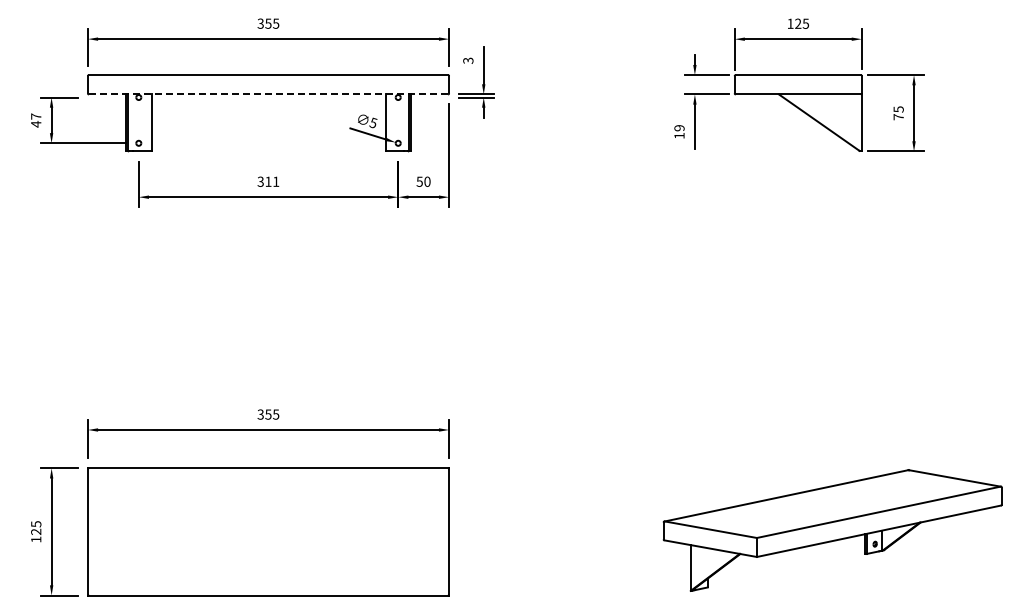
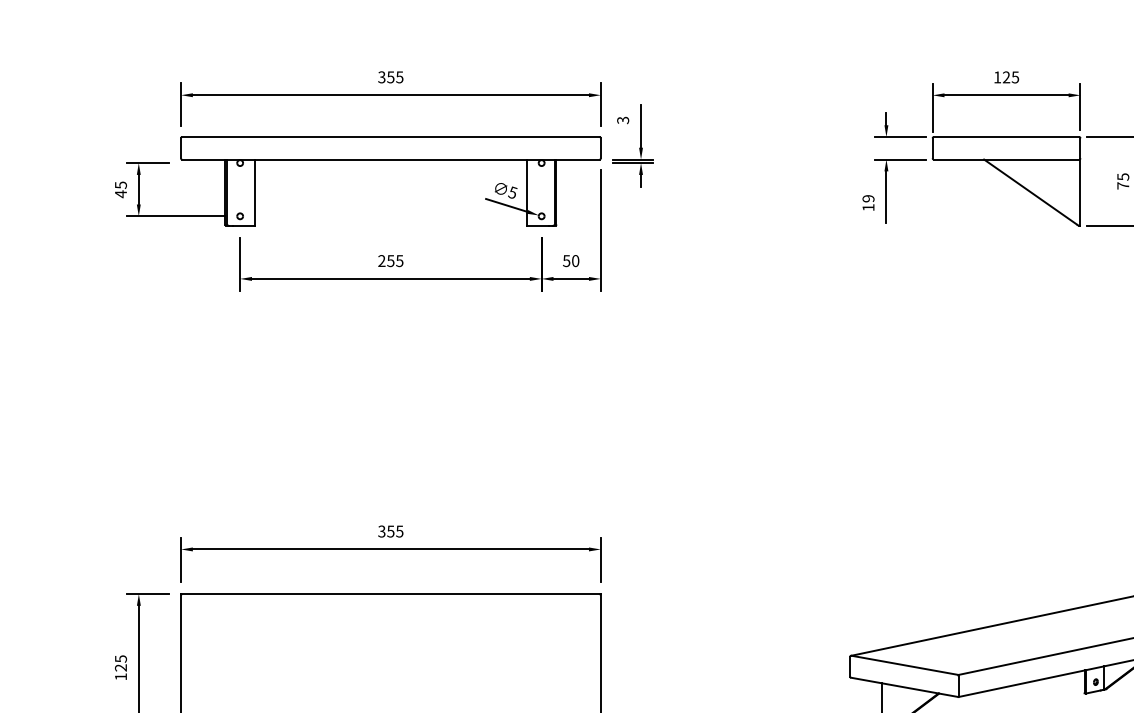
line: (268, 94) -> (390, 159), dashed -> solid
text: (36, 116) -> (121, 185), 47 -> 45
text: (268, 181) -> (390, 260), 311 -> 255

